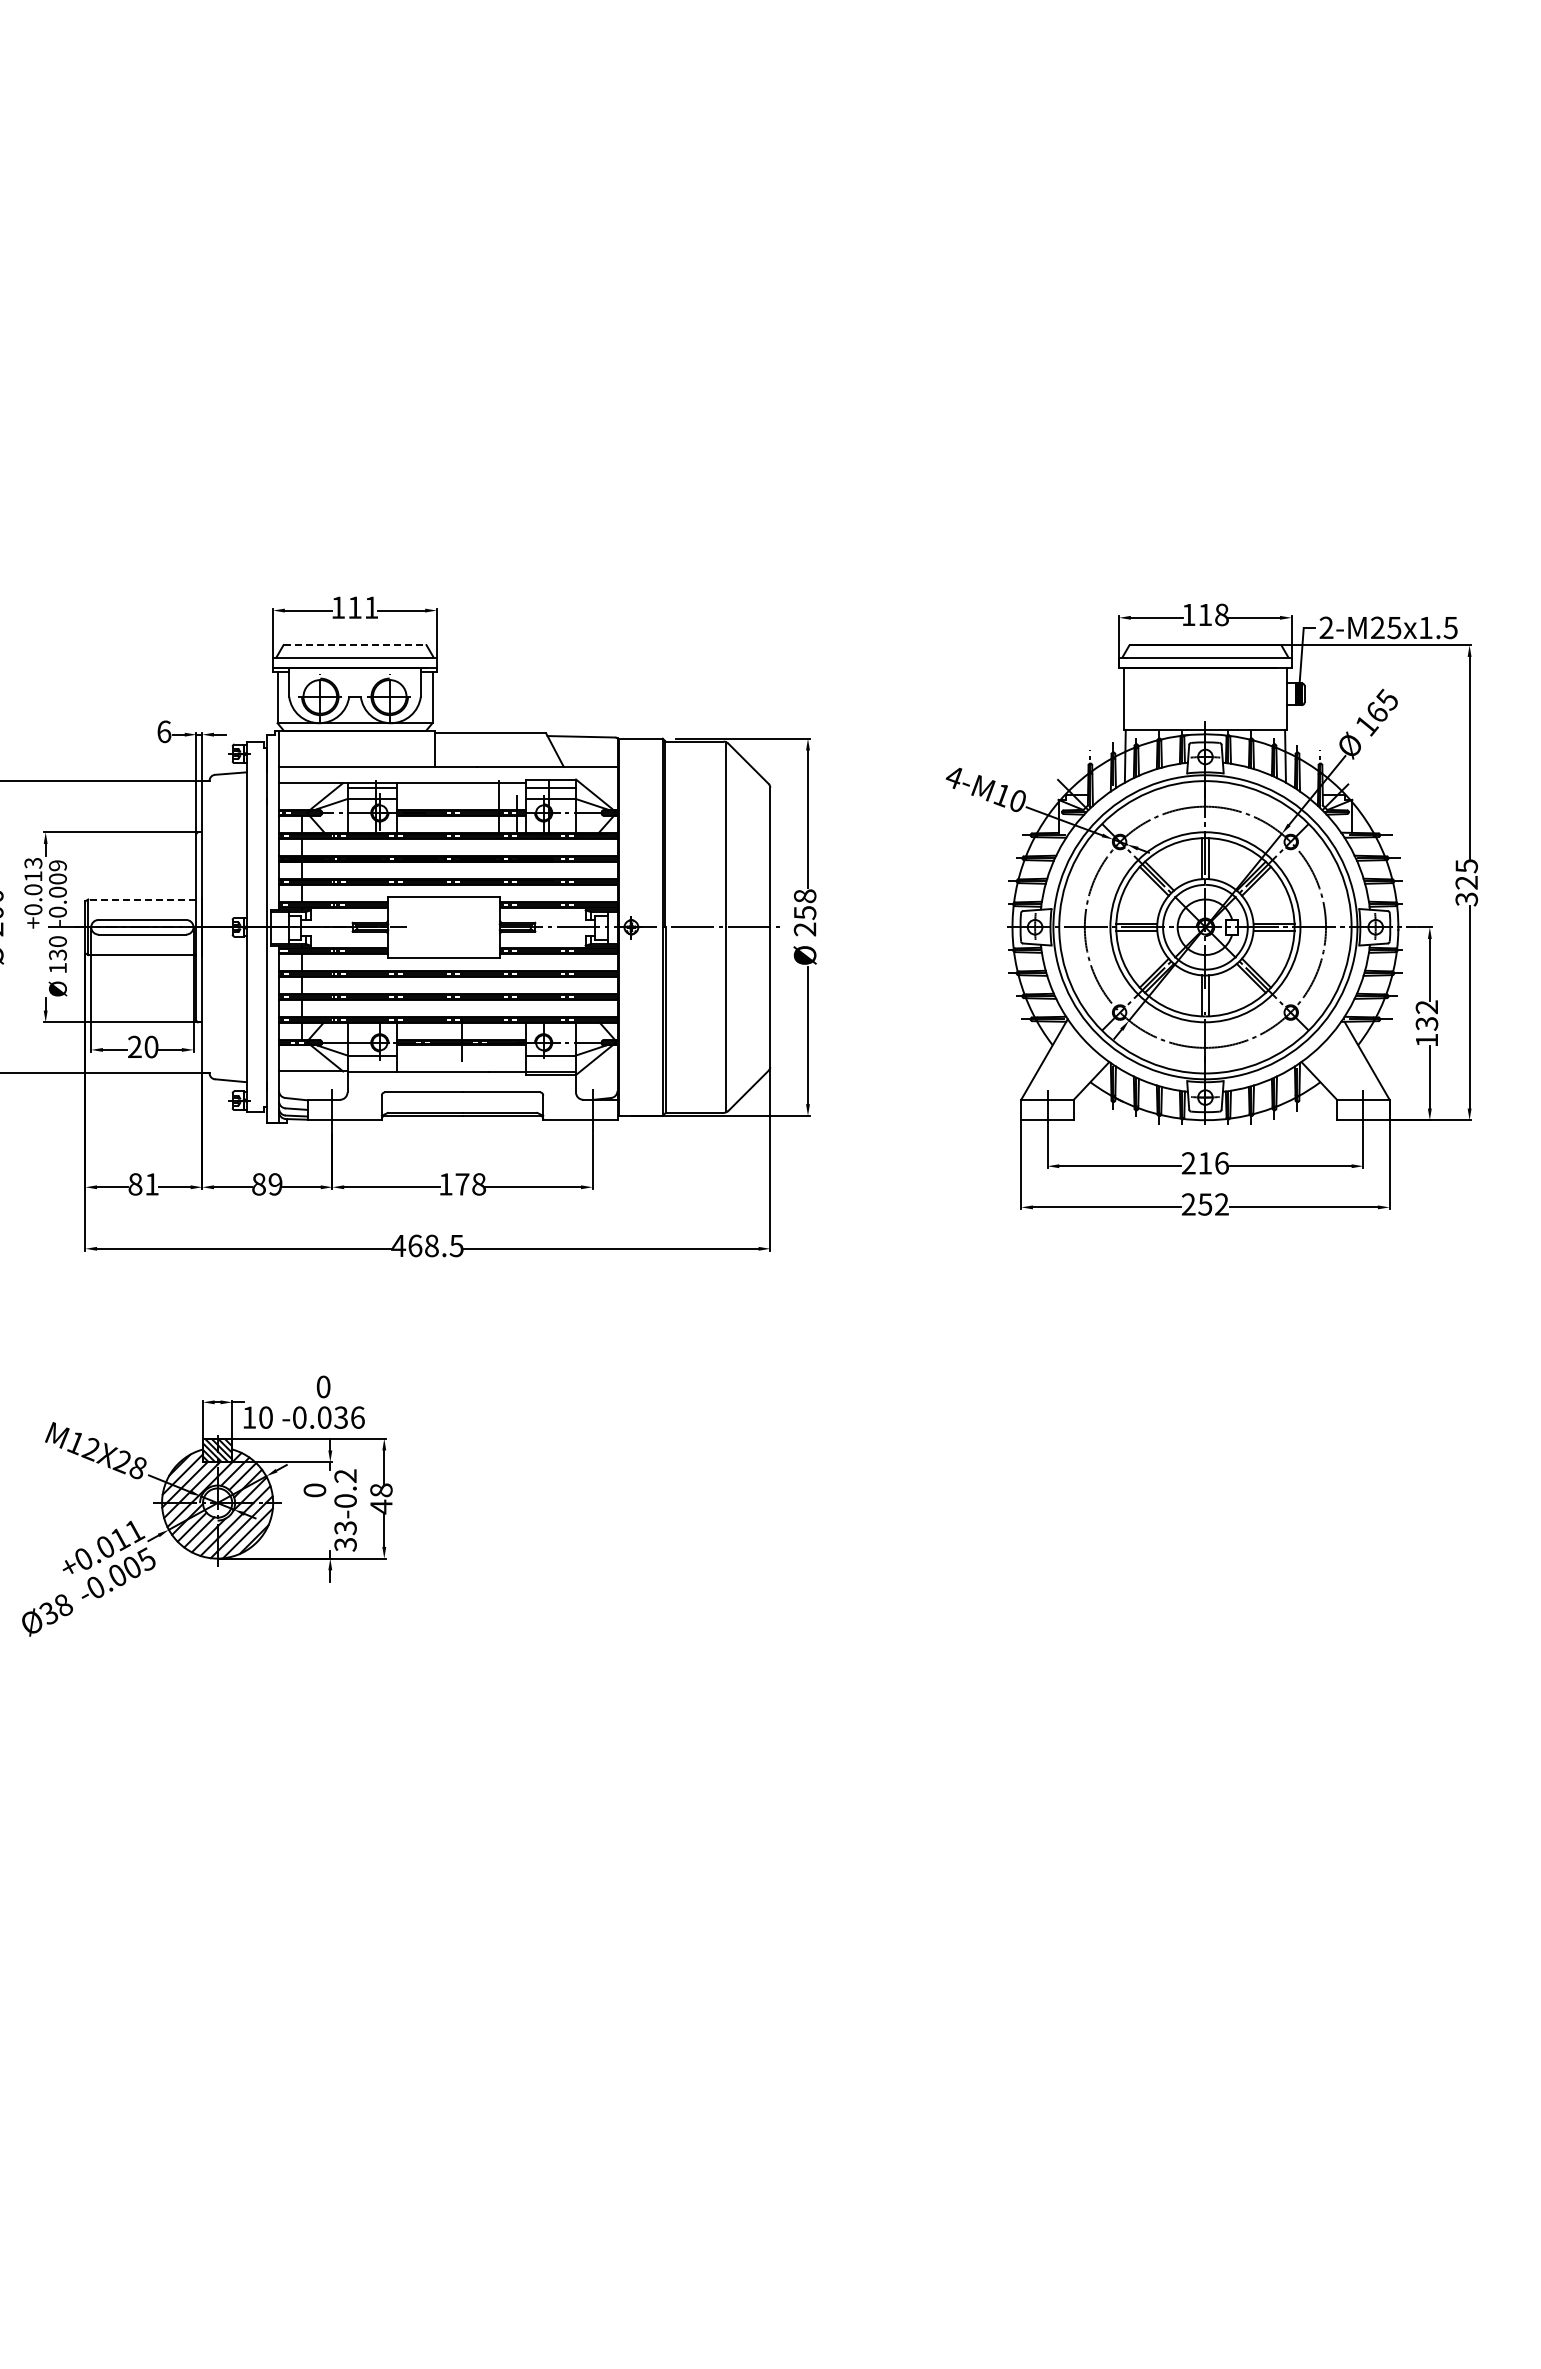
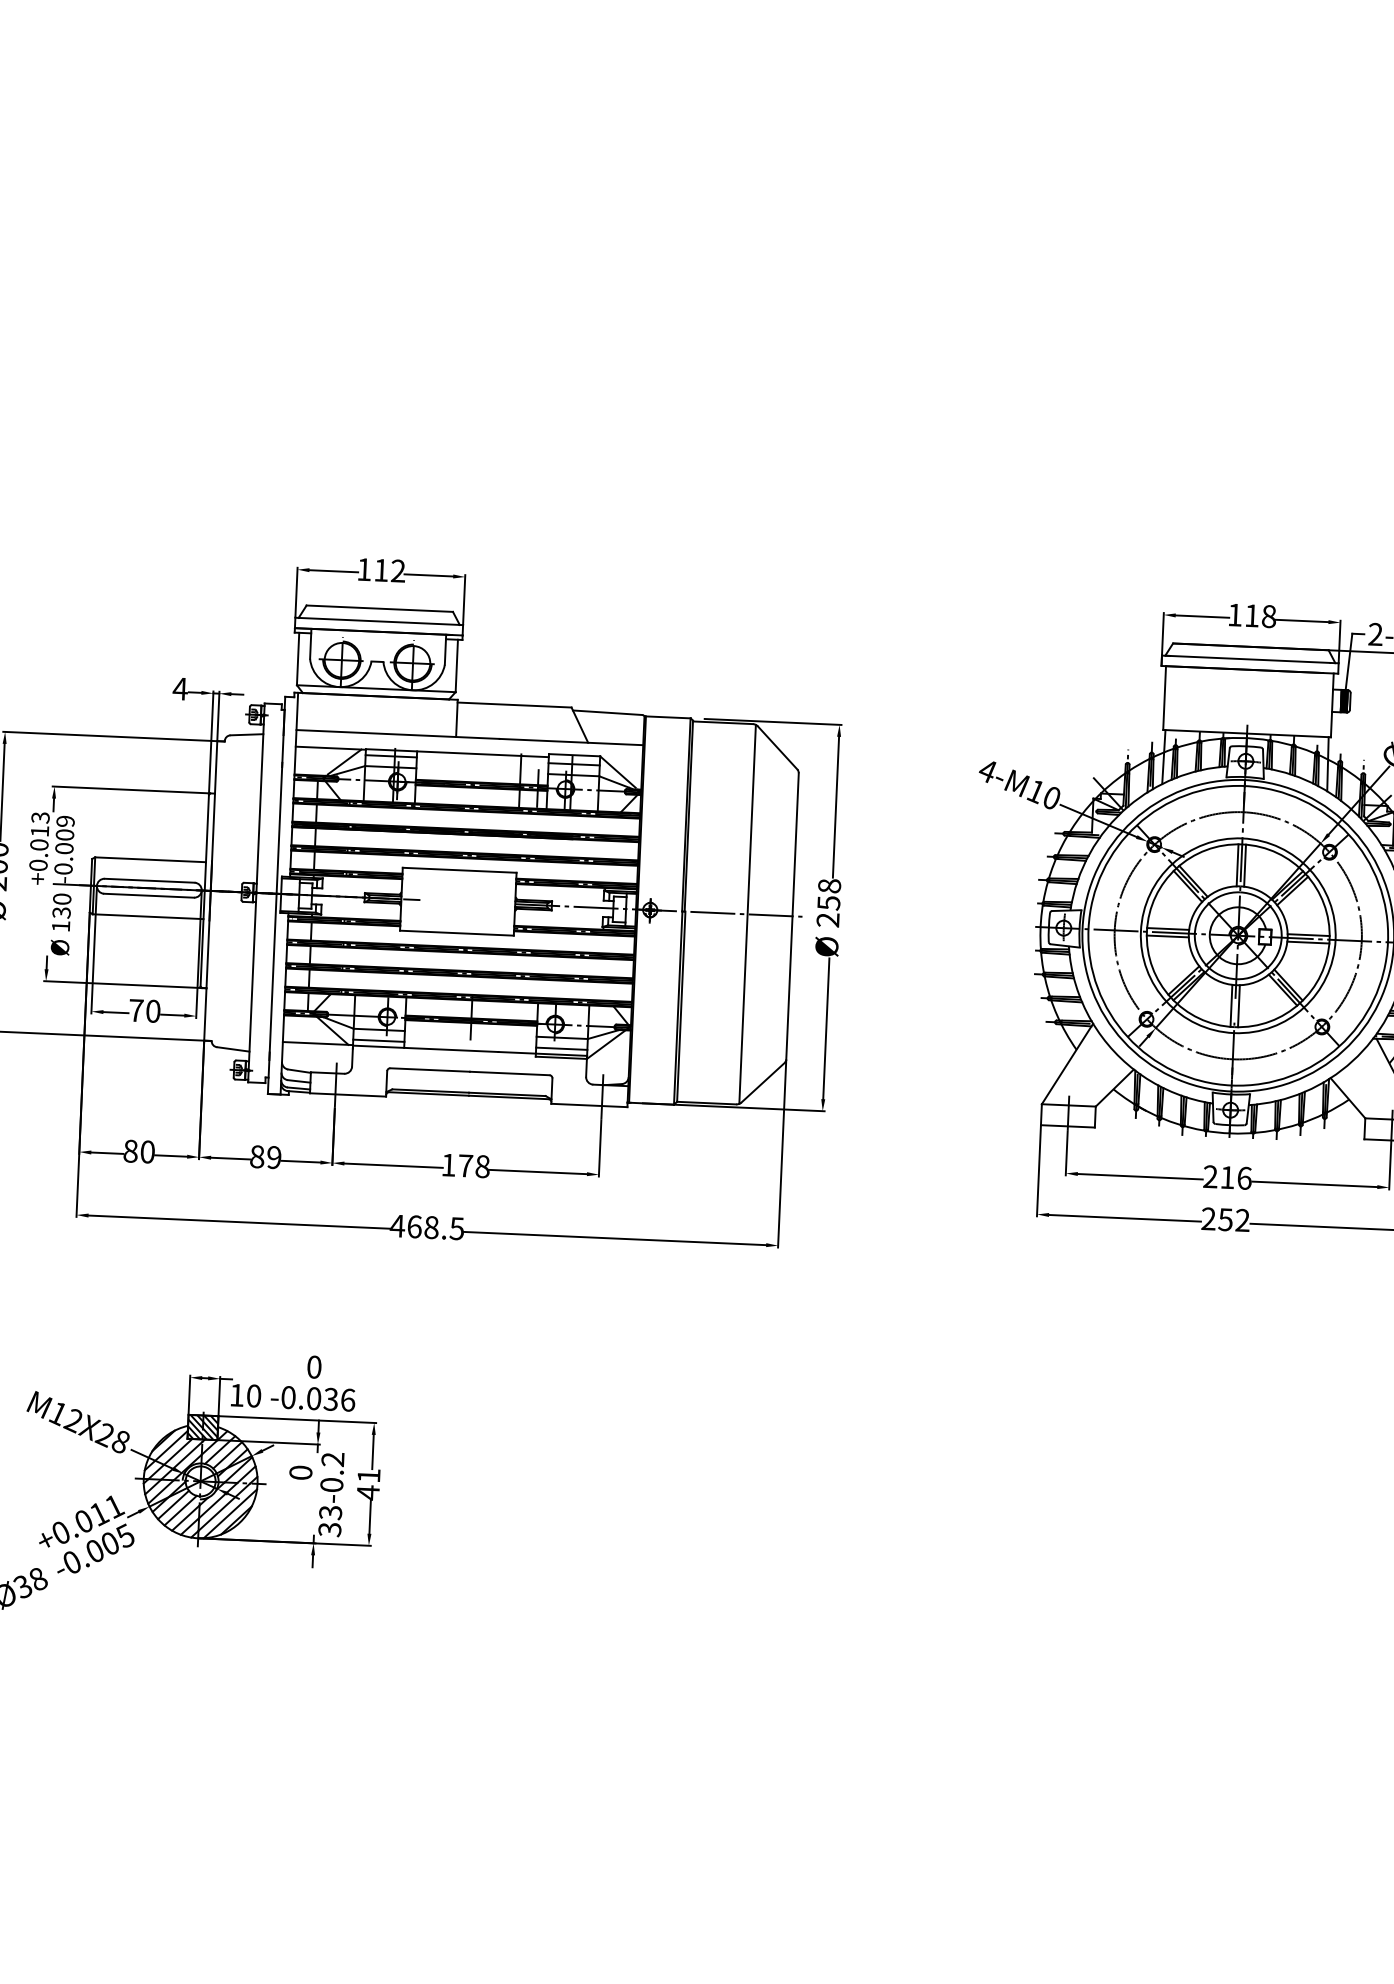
text: (371, 607) -> (398, 570), 111 -> 112
line: (355, 645) -> (380, 609), dashed -> solid
text: (163, 731) -> (179, 688), 6 -> 4
line: (141, 899) -> (149, 859), dashed -> solid
text: (134, 1046) -> (135, 1010), 20 -> 70
line: (372, 1066) -> (378, 1041), added
line: (551, 1066) -> (562, 1049), added
text: (151, 1184) -> (147, 1152), 81 -> 80
text: (381, 1490) -> (369, 1475), 48 -> 41

